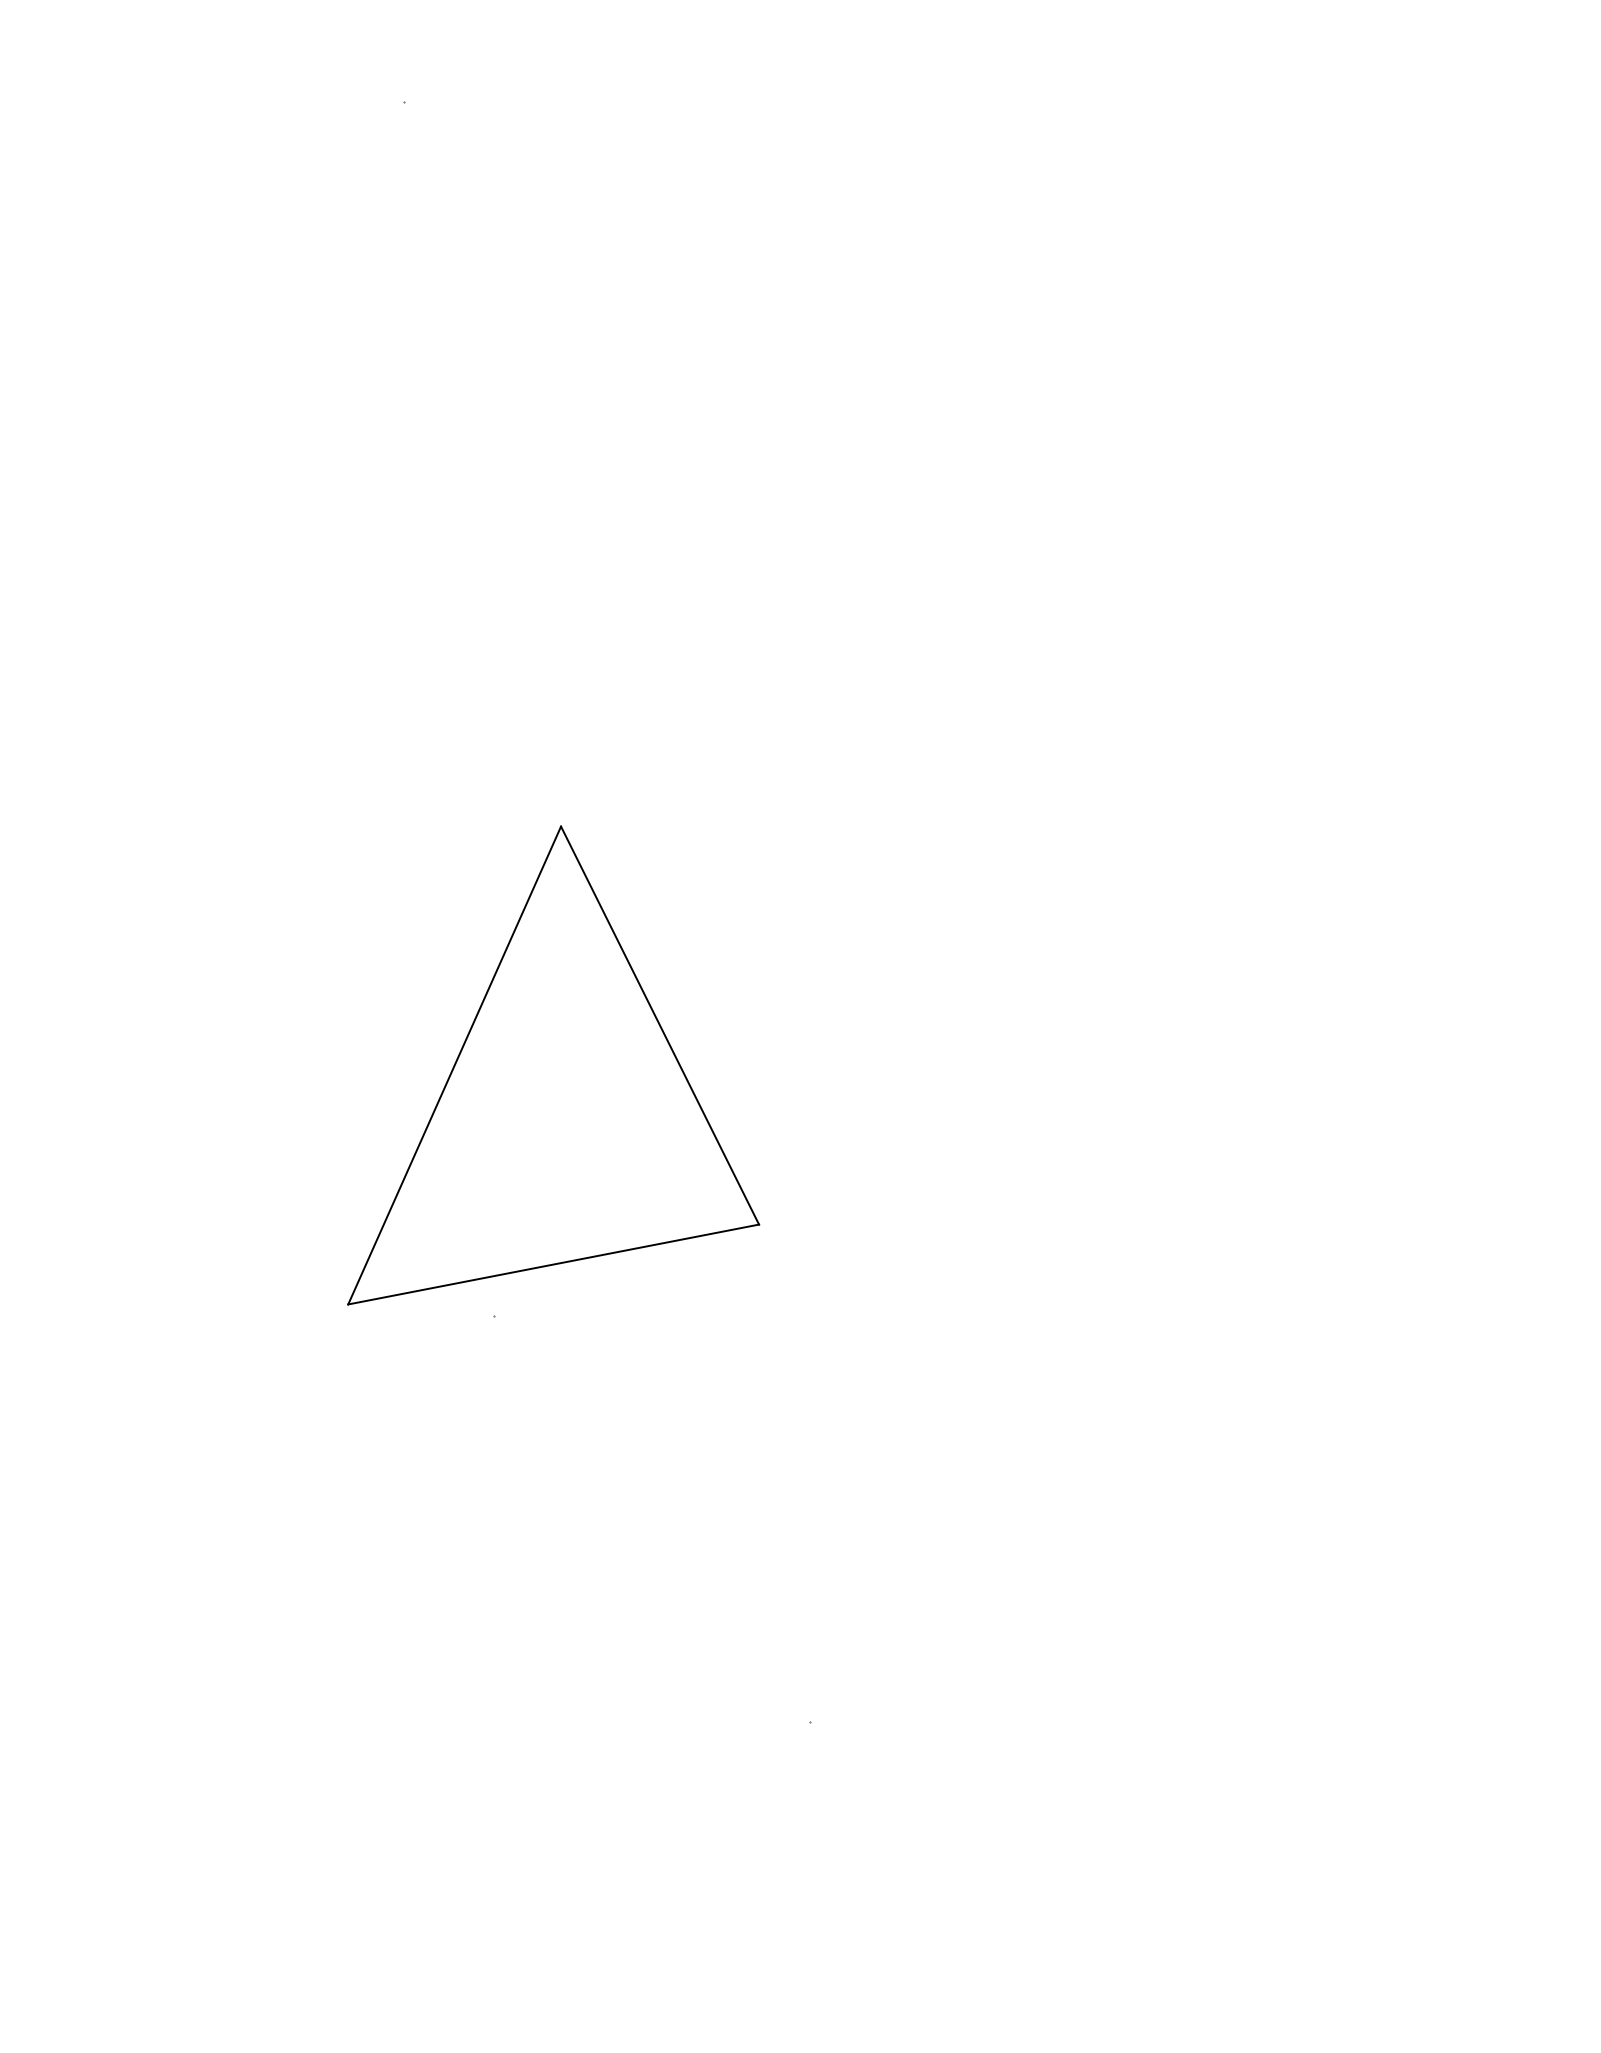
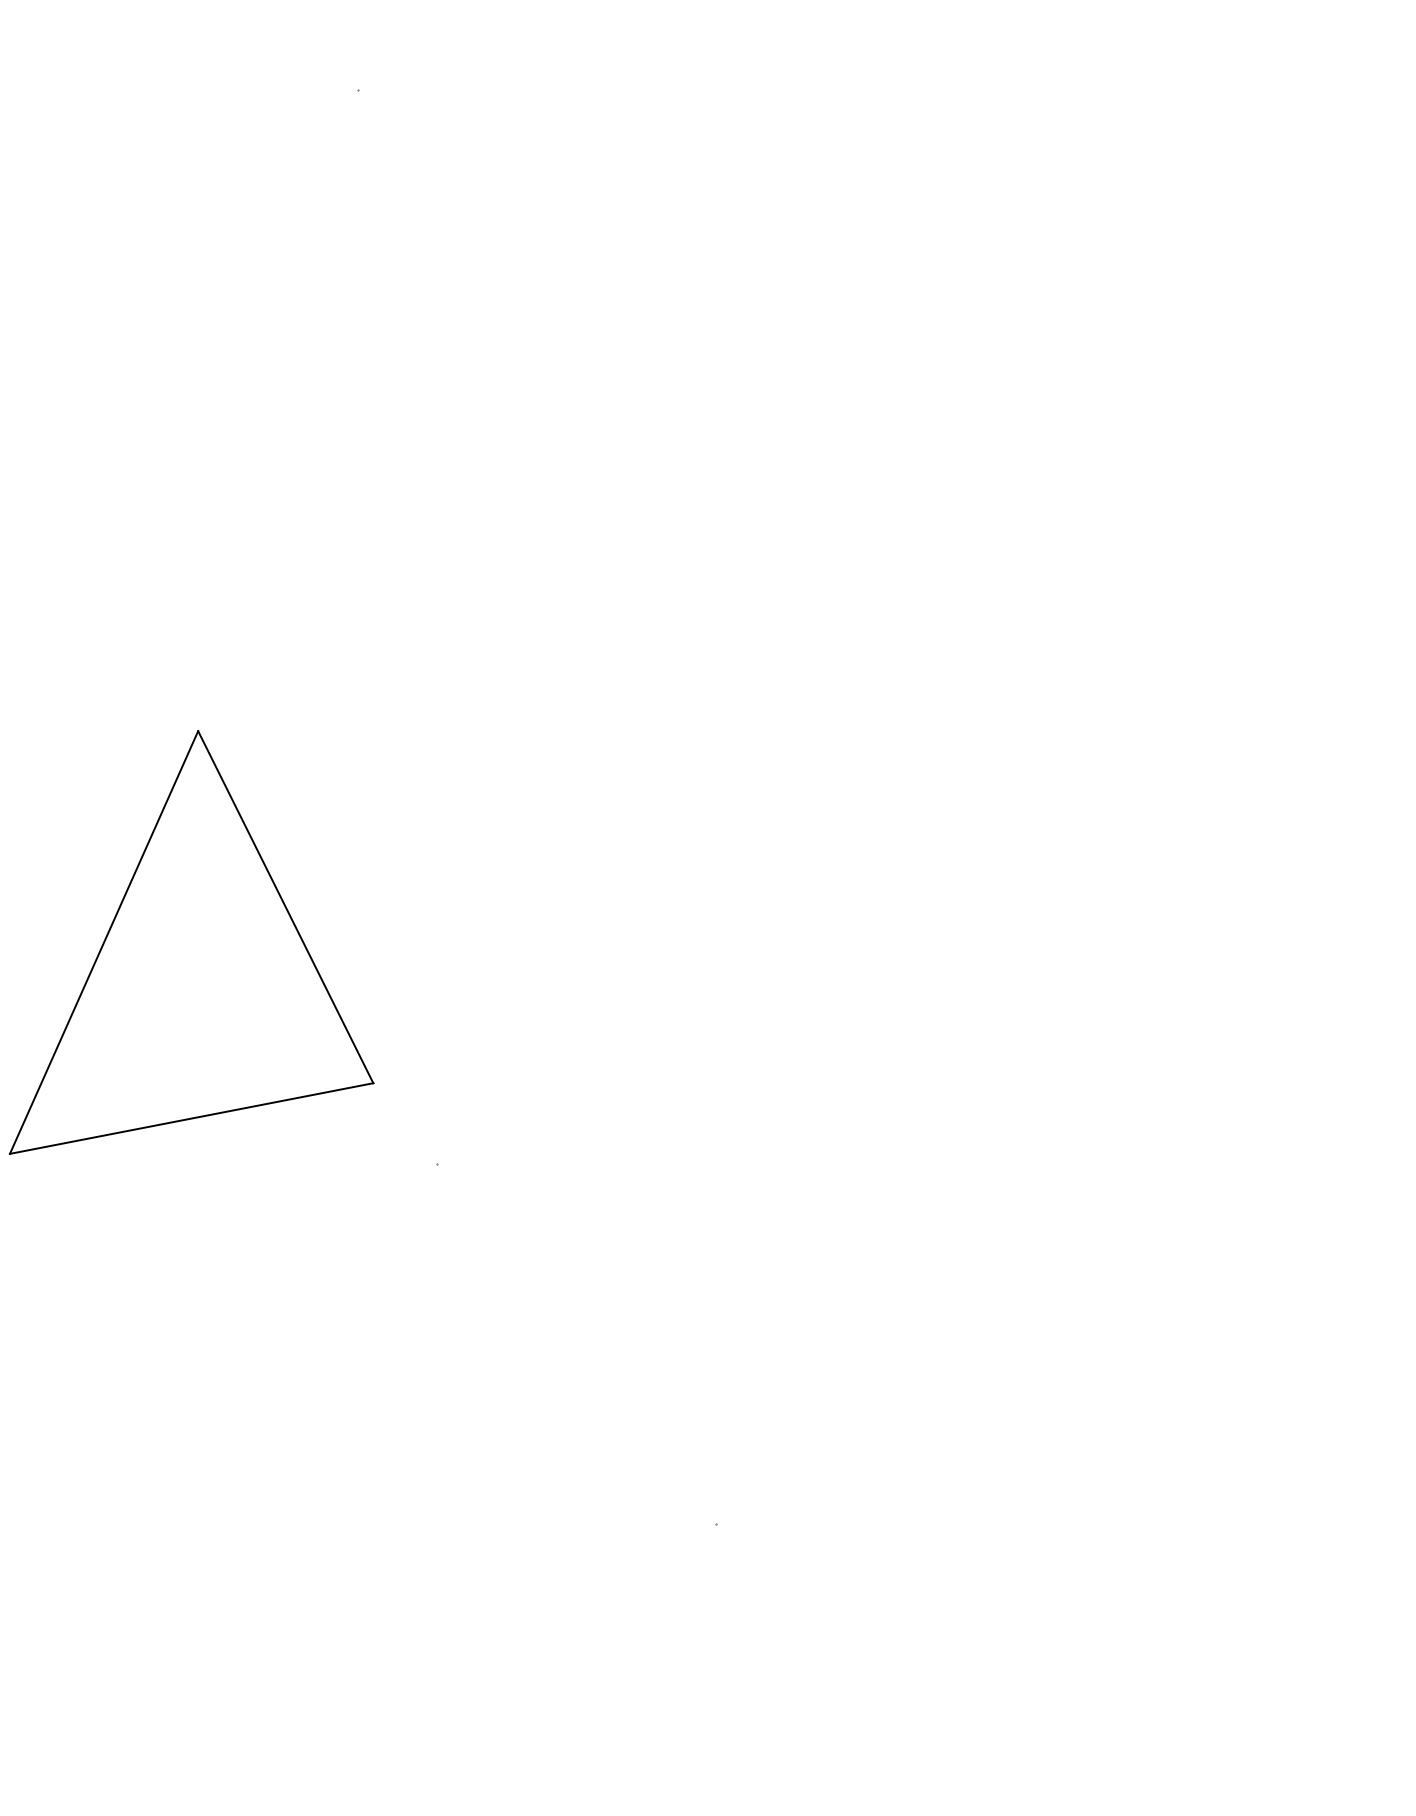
part: (553, 1065) -> (191, 942), moved

